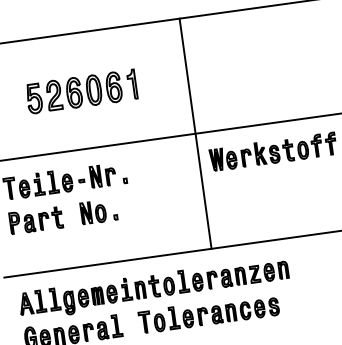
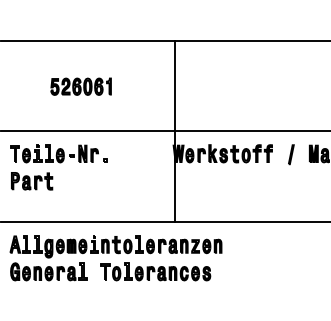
part: (80, 91) -> (80, 86), size x0.7
line: (195, 134) -> (174, 131), moved
part: (98, 212) -> (81, 181), removed

